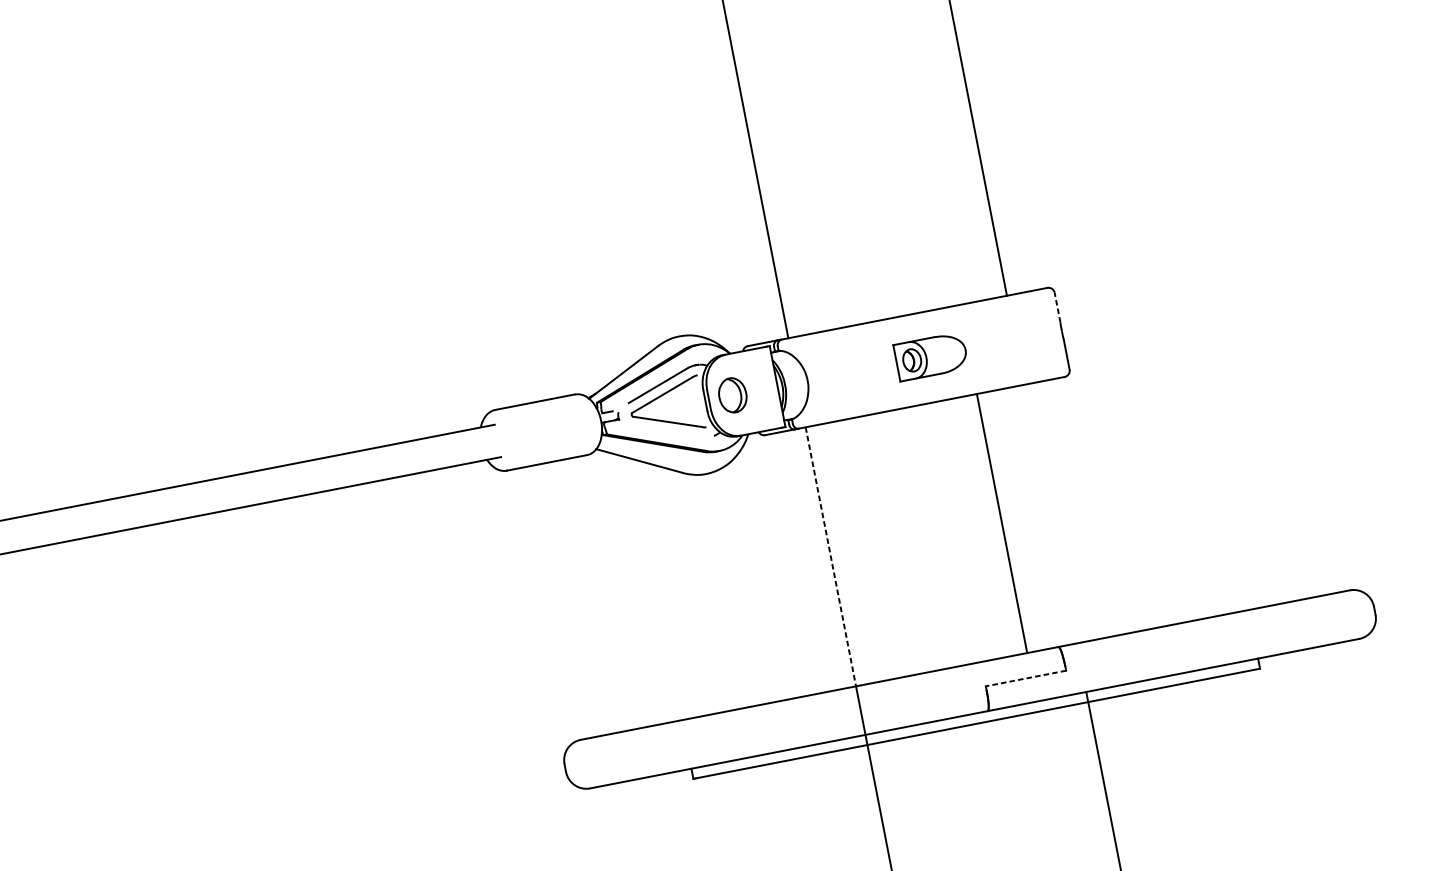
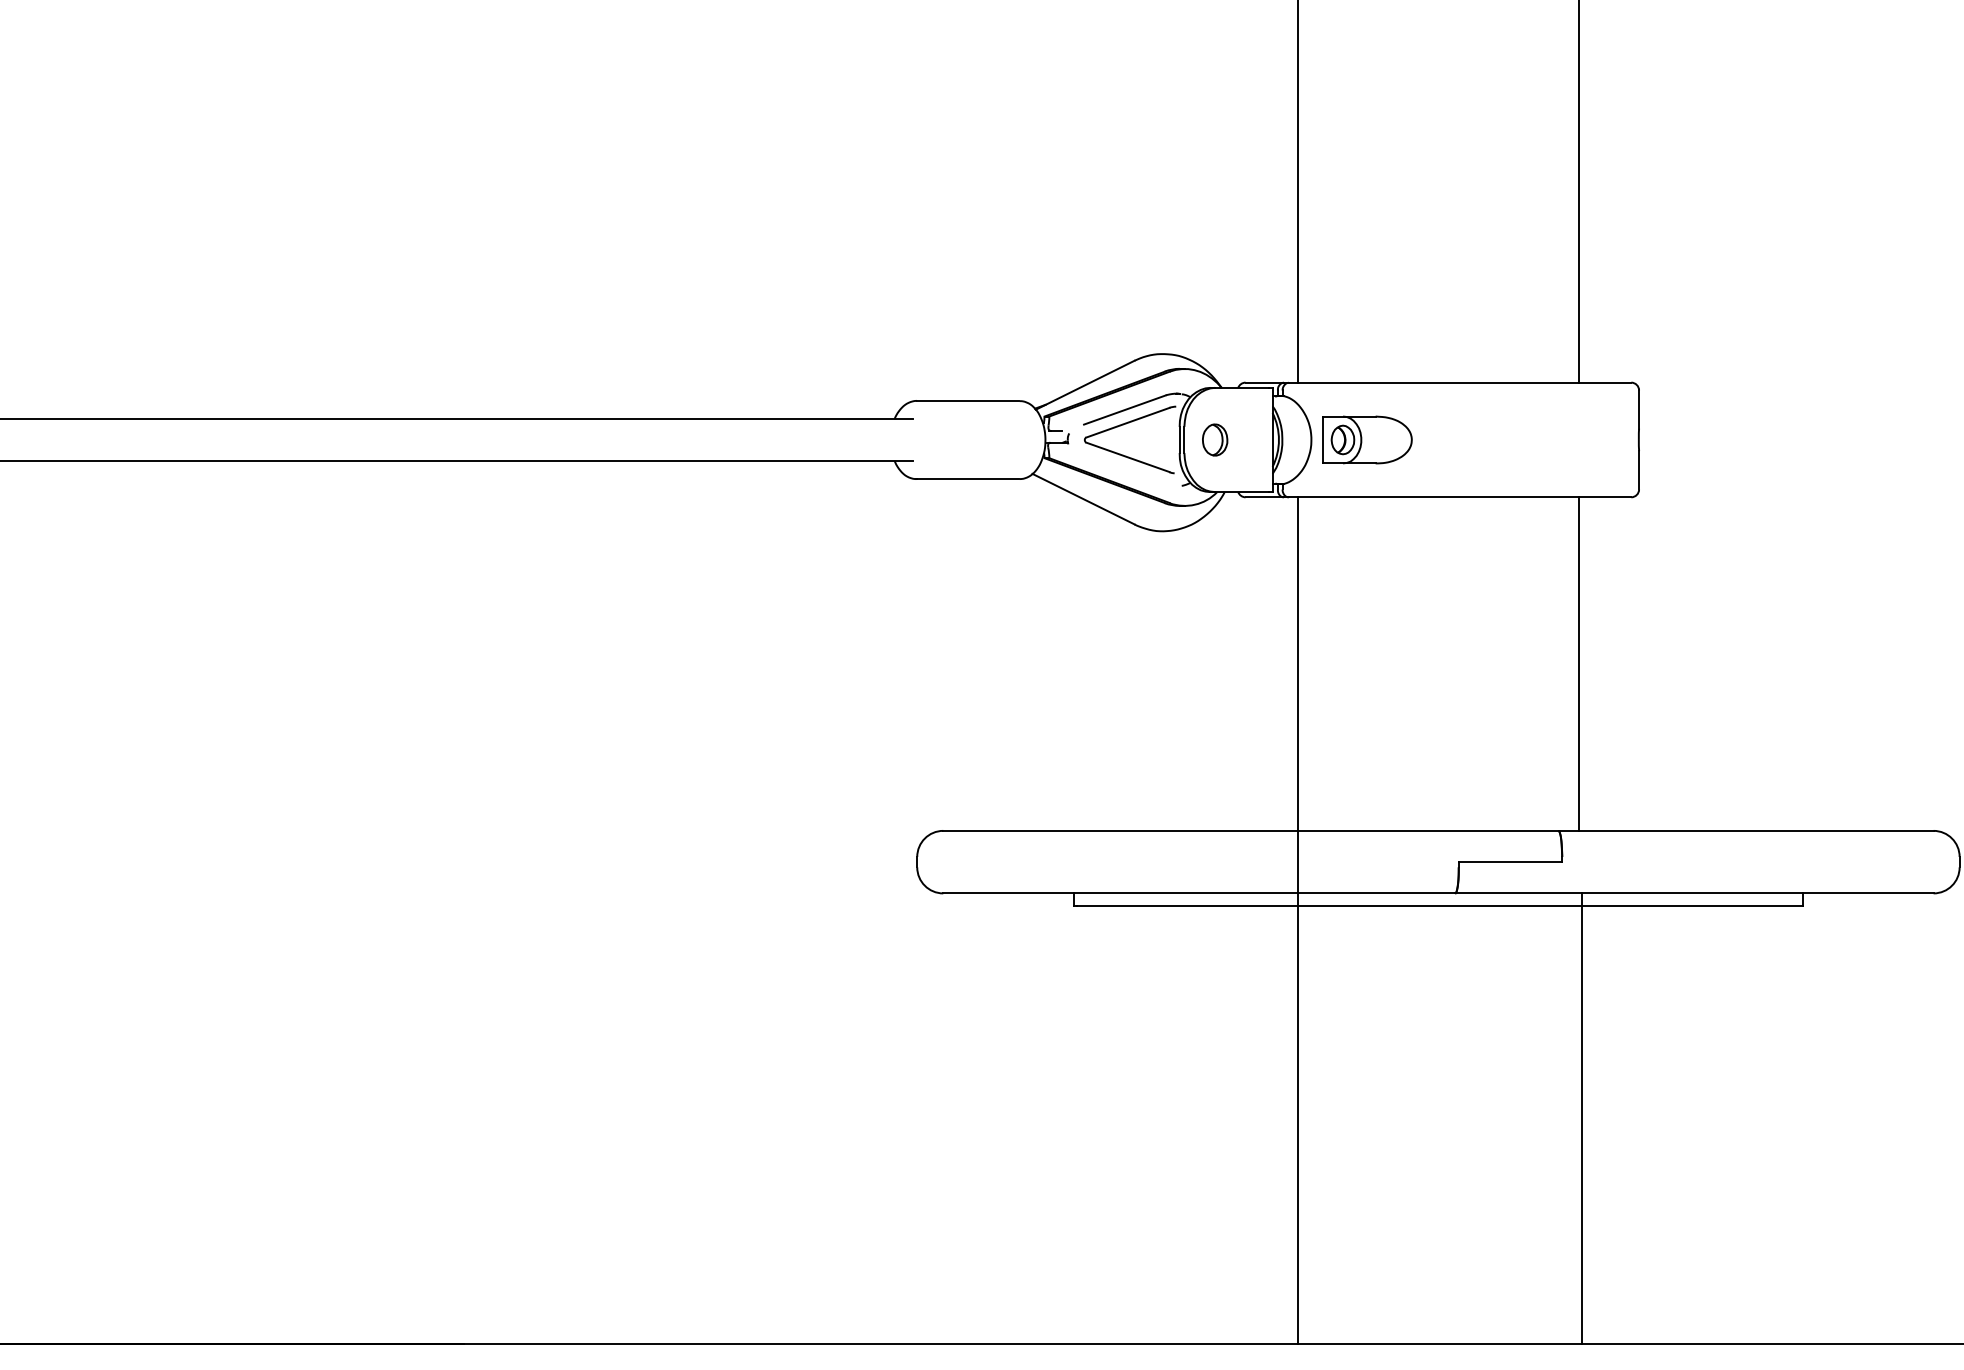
line: (1057, 307) -> (1639, 409), dashed -> solid
part: (931, 356) -> (1367, 439), moved
part: (733, 394) -> (1215, 439), size x0.71
line: (1002, 523) -> (1579, 663), moved
line: (830, 557) -> (1297, 664), dashed -> solid
line: (1026, 678) -> (1510, 862), dashed -> solid

